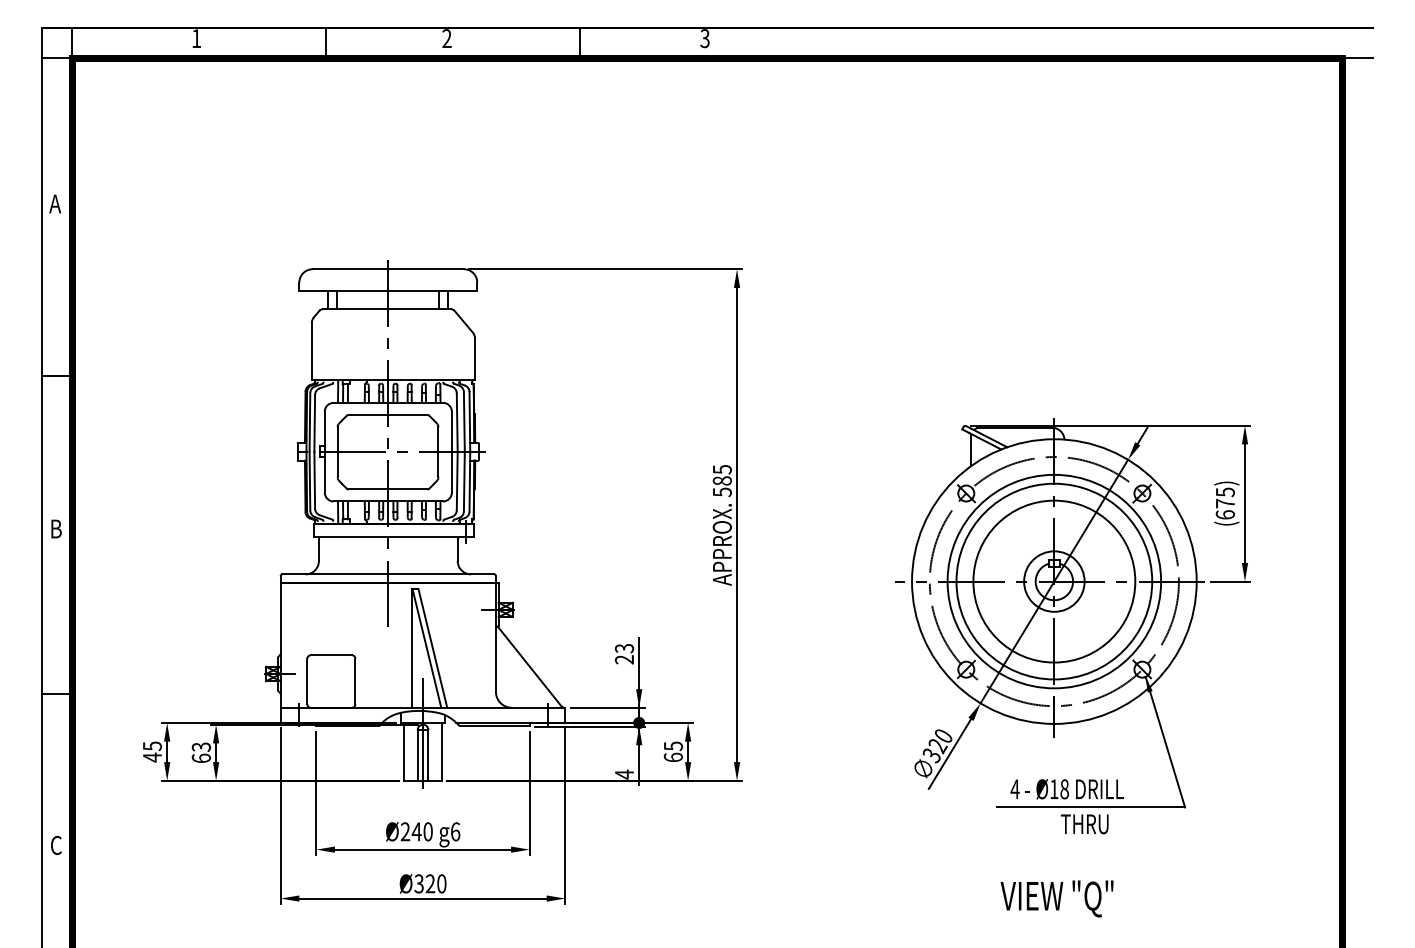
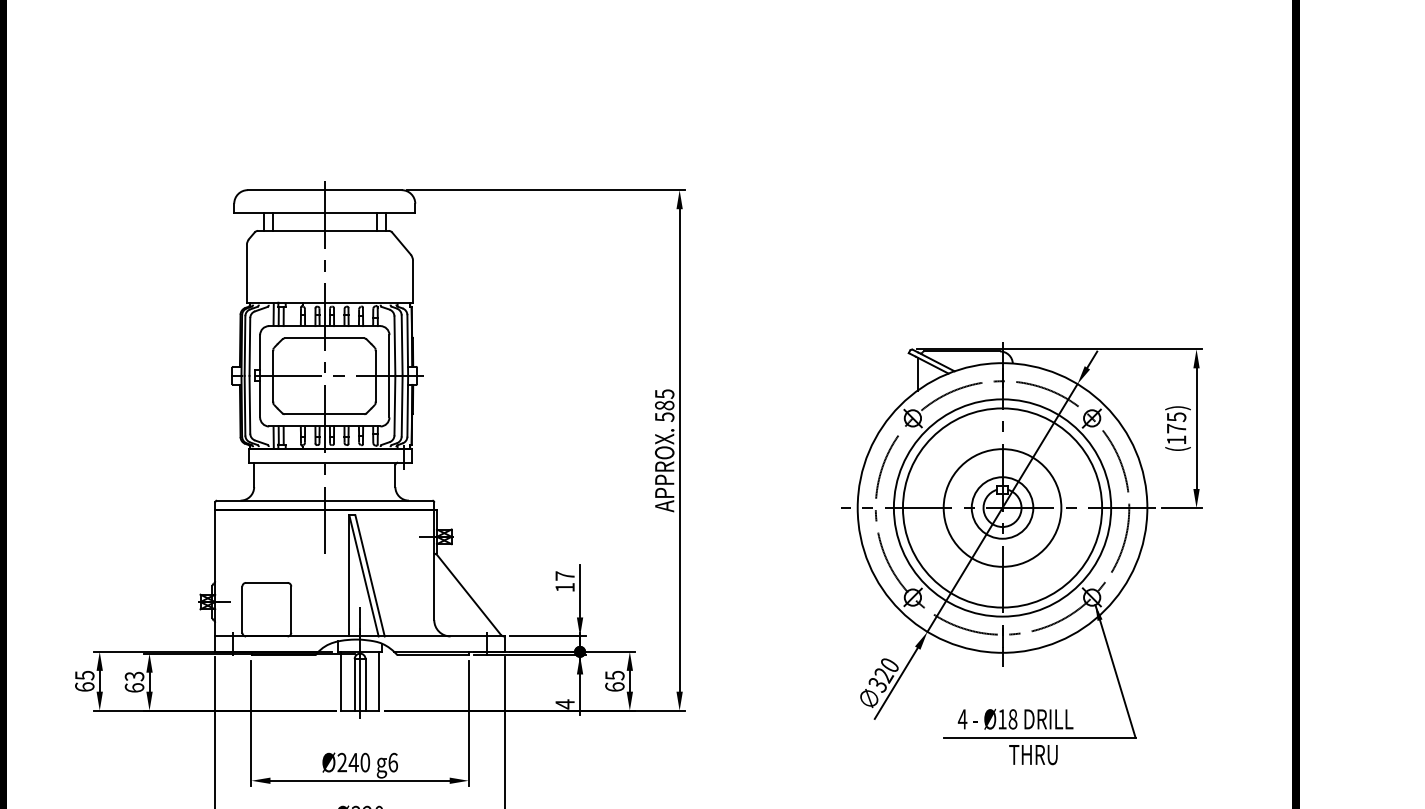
text: (1224, 514) -> (1175, 439), (675) -> (175)
circle: (1054, 581) -> (1002, 507), size x0.71
text: (624, 653) -> (565, 581), 23 -> 17
text: (152, 757) -> (84, 686), 45 -> 65

